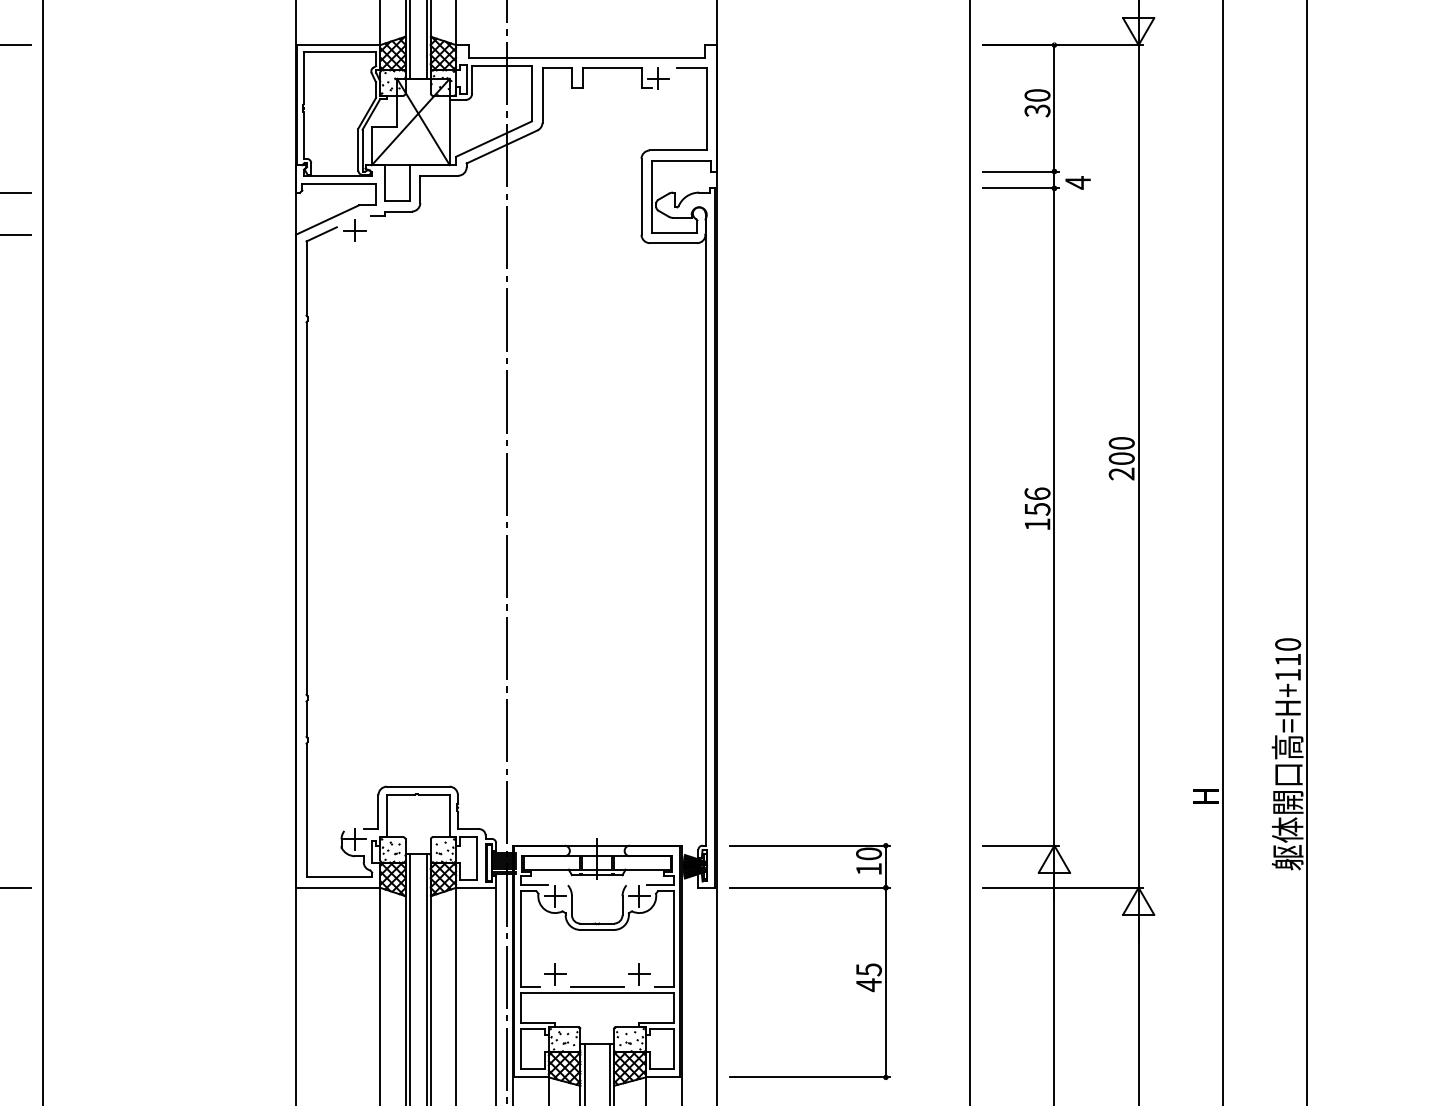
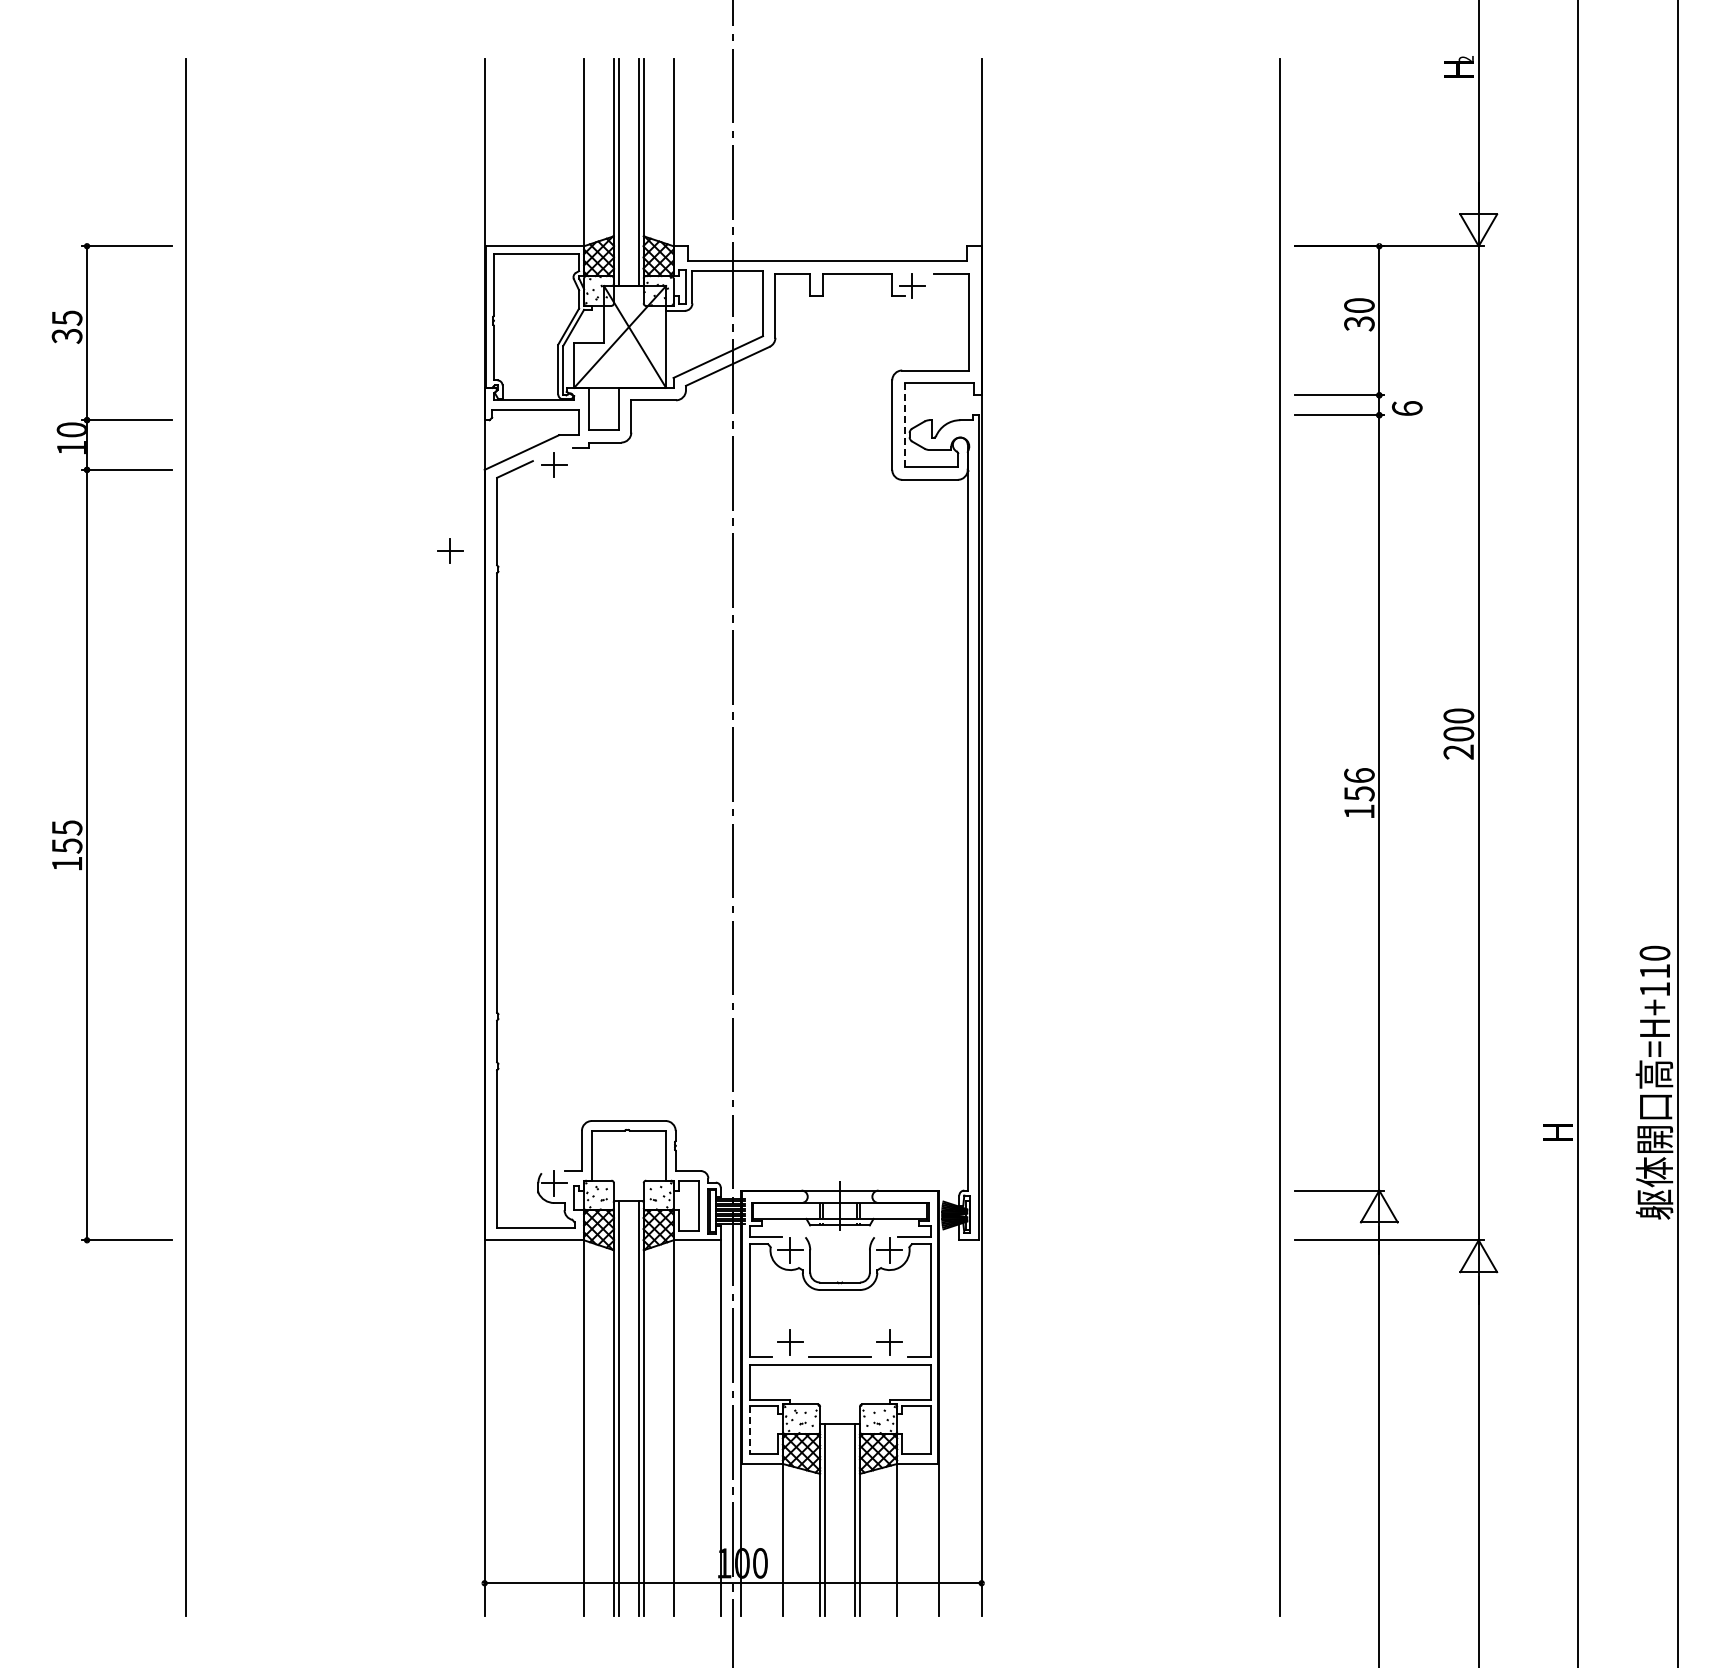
text: (1078, 182) -> (1407, 408), 4 -> 6
line: (651, 196) -> (904, 424), solid -> dashed
part: (267, 303) -> (450, 550), added
part: (856, 965) -> (1145, 1331), removed
line: (520, 1049) -> (749, 1430), solid -> dashed

